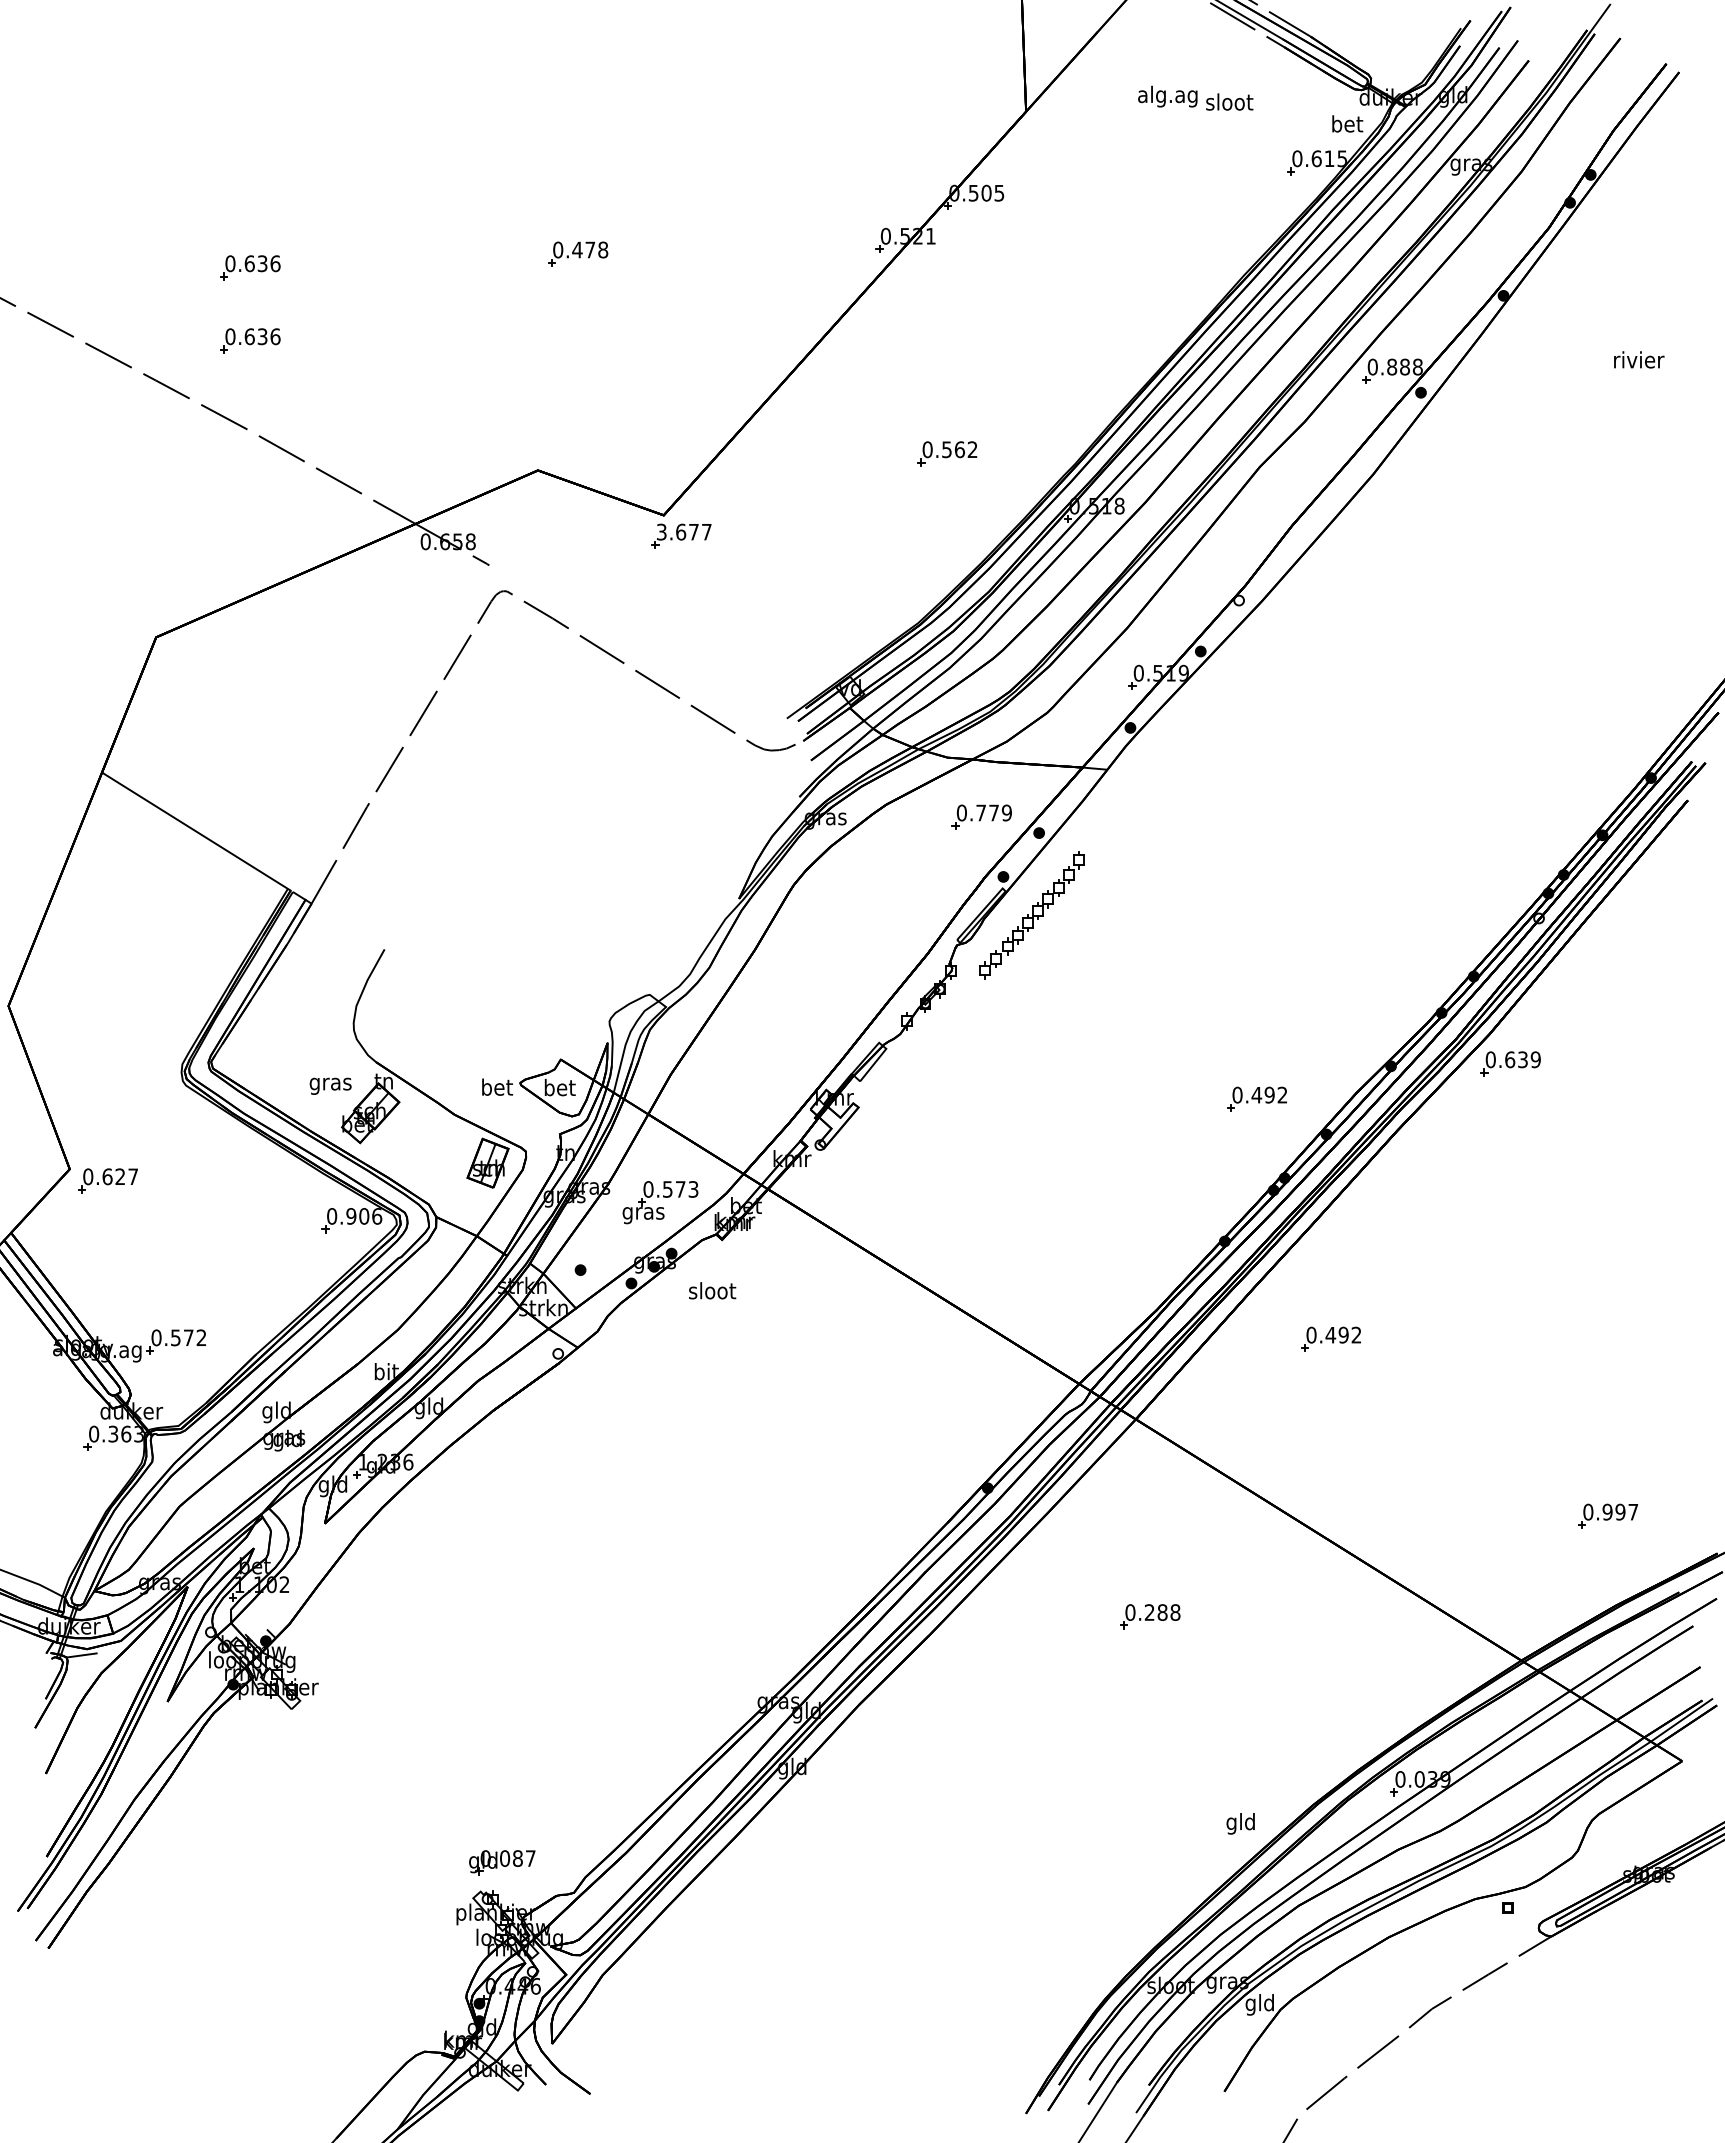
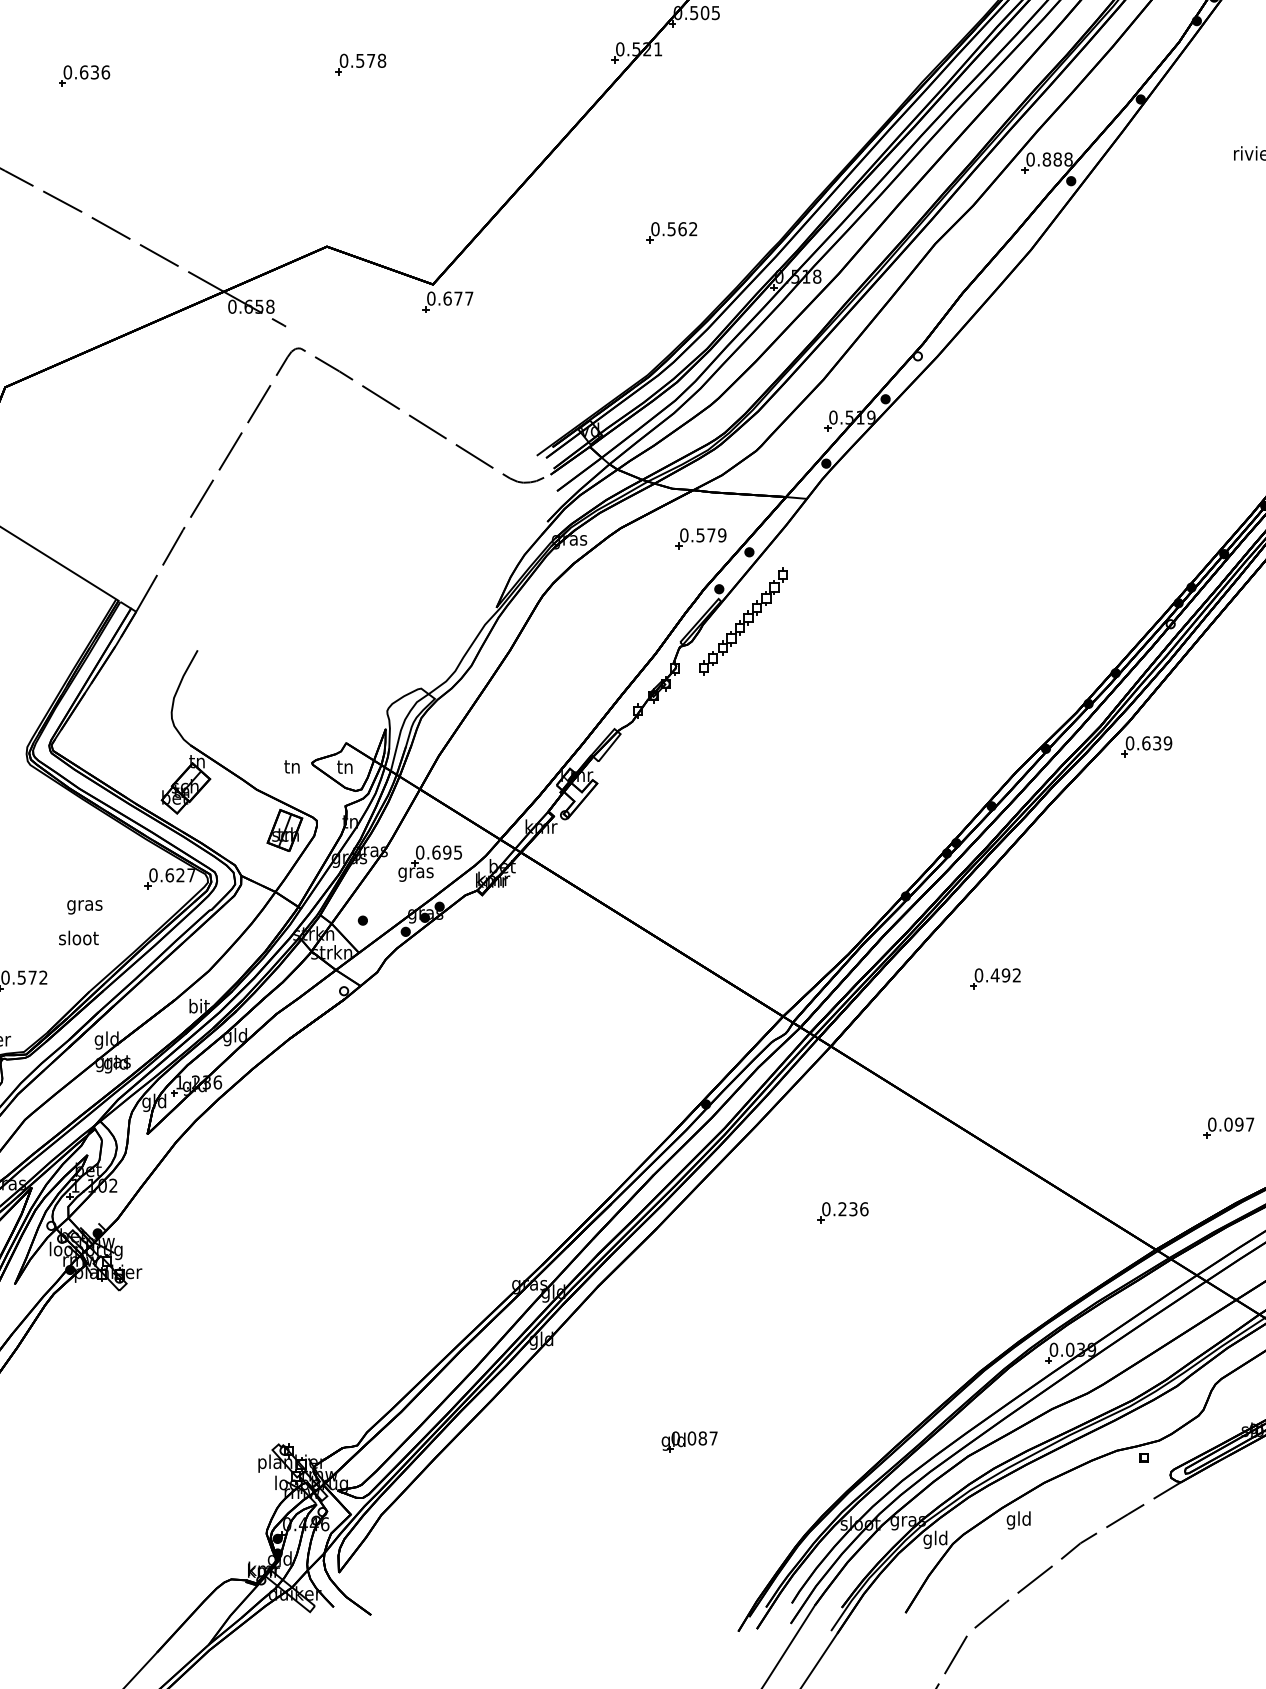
text: (577, 249) -> (360, 60), 0.478 -> 0.578
part: (250, 340) -> (84, 137), removed
text: (661, 531) -> (431, 298), 3.677 -> 0.677
text: (980, 812) -> (699, 534), 0.779 -> 0.579
text: (330, 1085) -> (84, 906), moved
text: (497, 1086) -> (292, 765), bet -> tn
text: (559, 1087) -> (345, 766), bet -> tn
part: (1256, 1098) -> (932, 775), removed
text: (680, 1189) -> (447, 852), 0.573 -> 0.695
text: (364, 1216) -> (180, 875), 0.906 -> 0.627
text: (712, 1290) -> (78, 937), moved
text: (1607, 1512) -> (1228, 1124), 0.997 -> 0.097
text: (1168, 1612) -> (858, 1209), 0.288 -> 0.236
text: (1240, 1823) -> (1018, 1520), moved
part: (502, 1862) -> (689, 1441), moved

